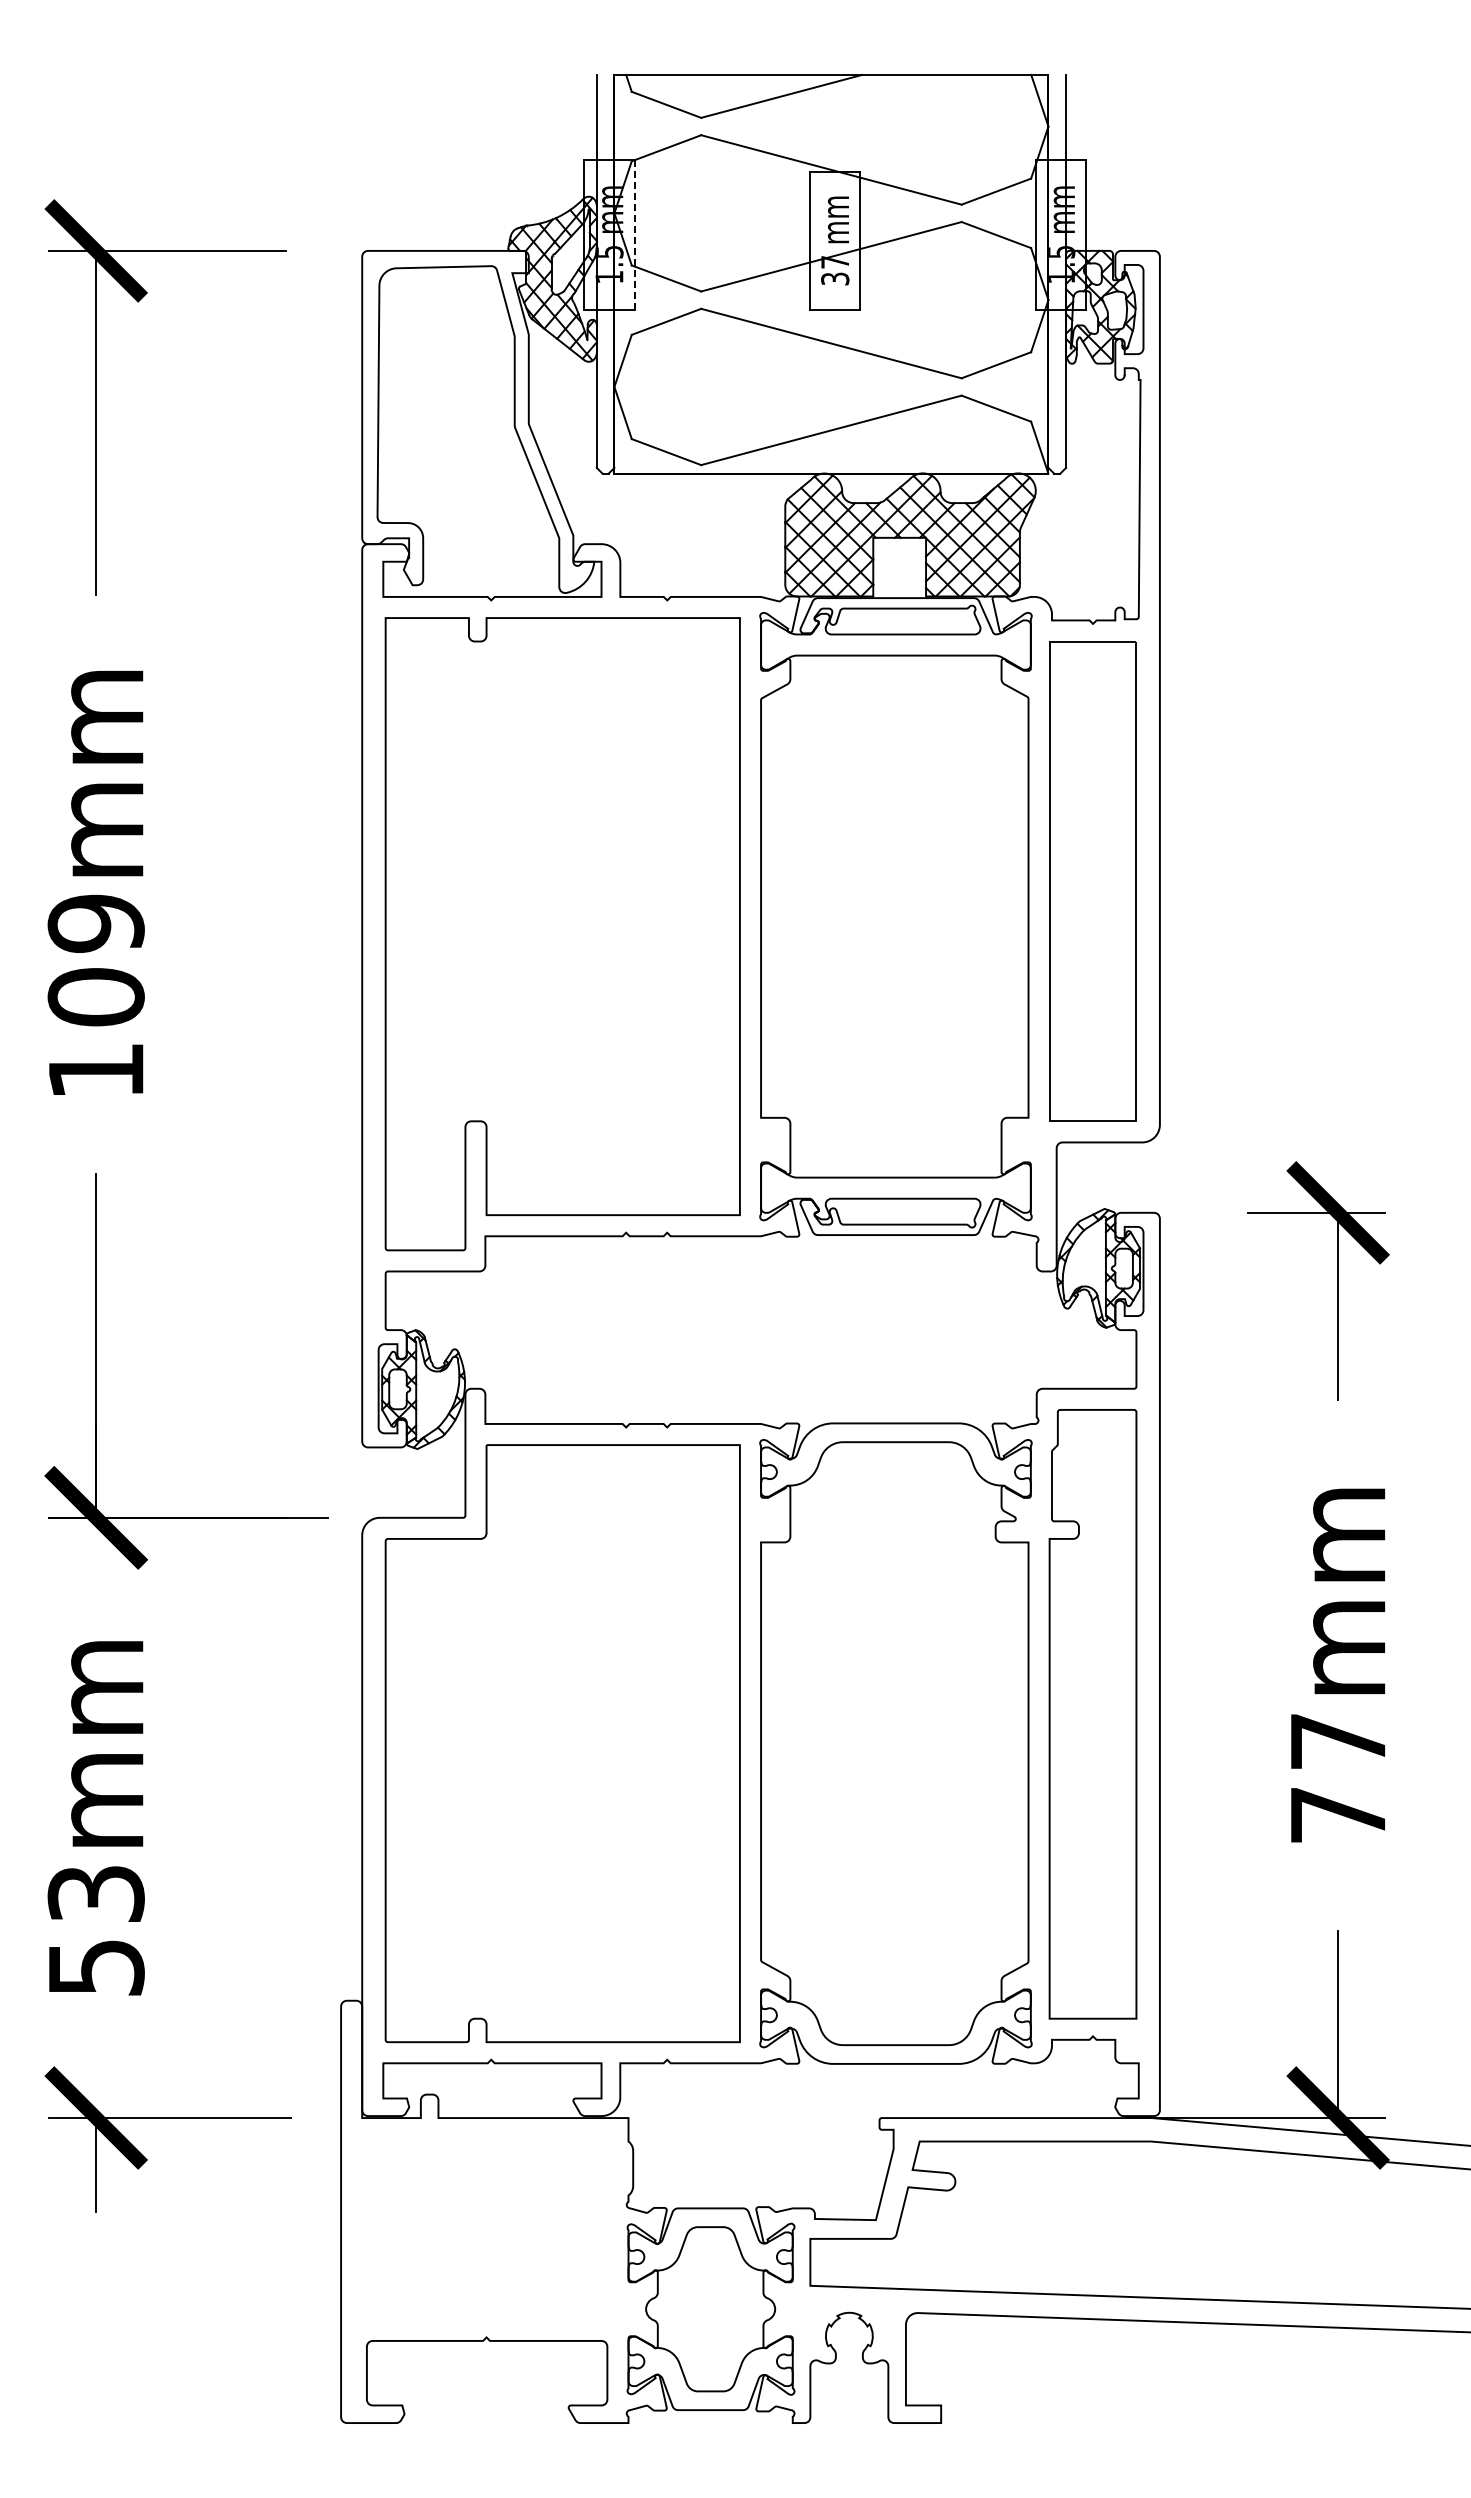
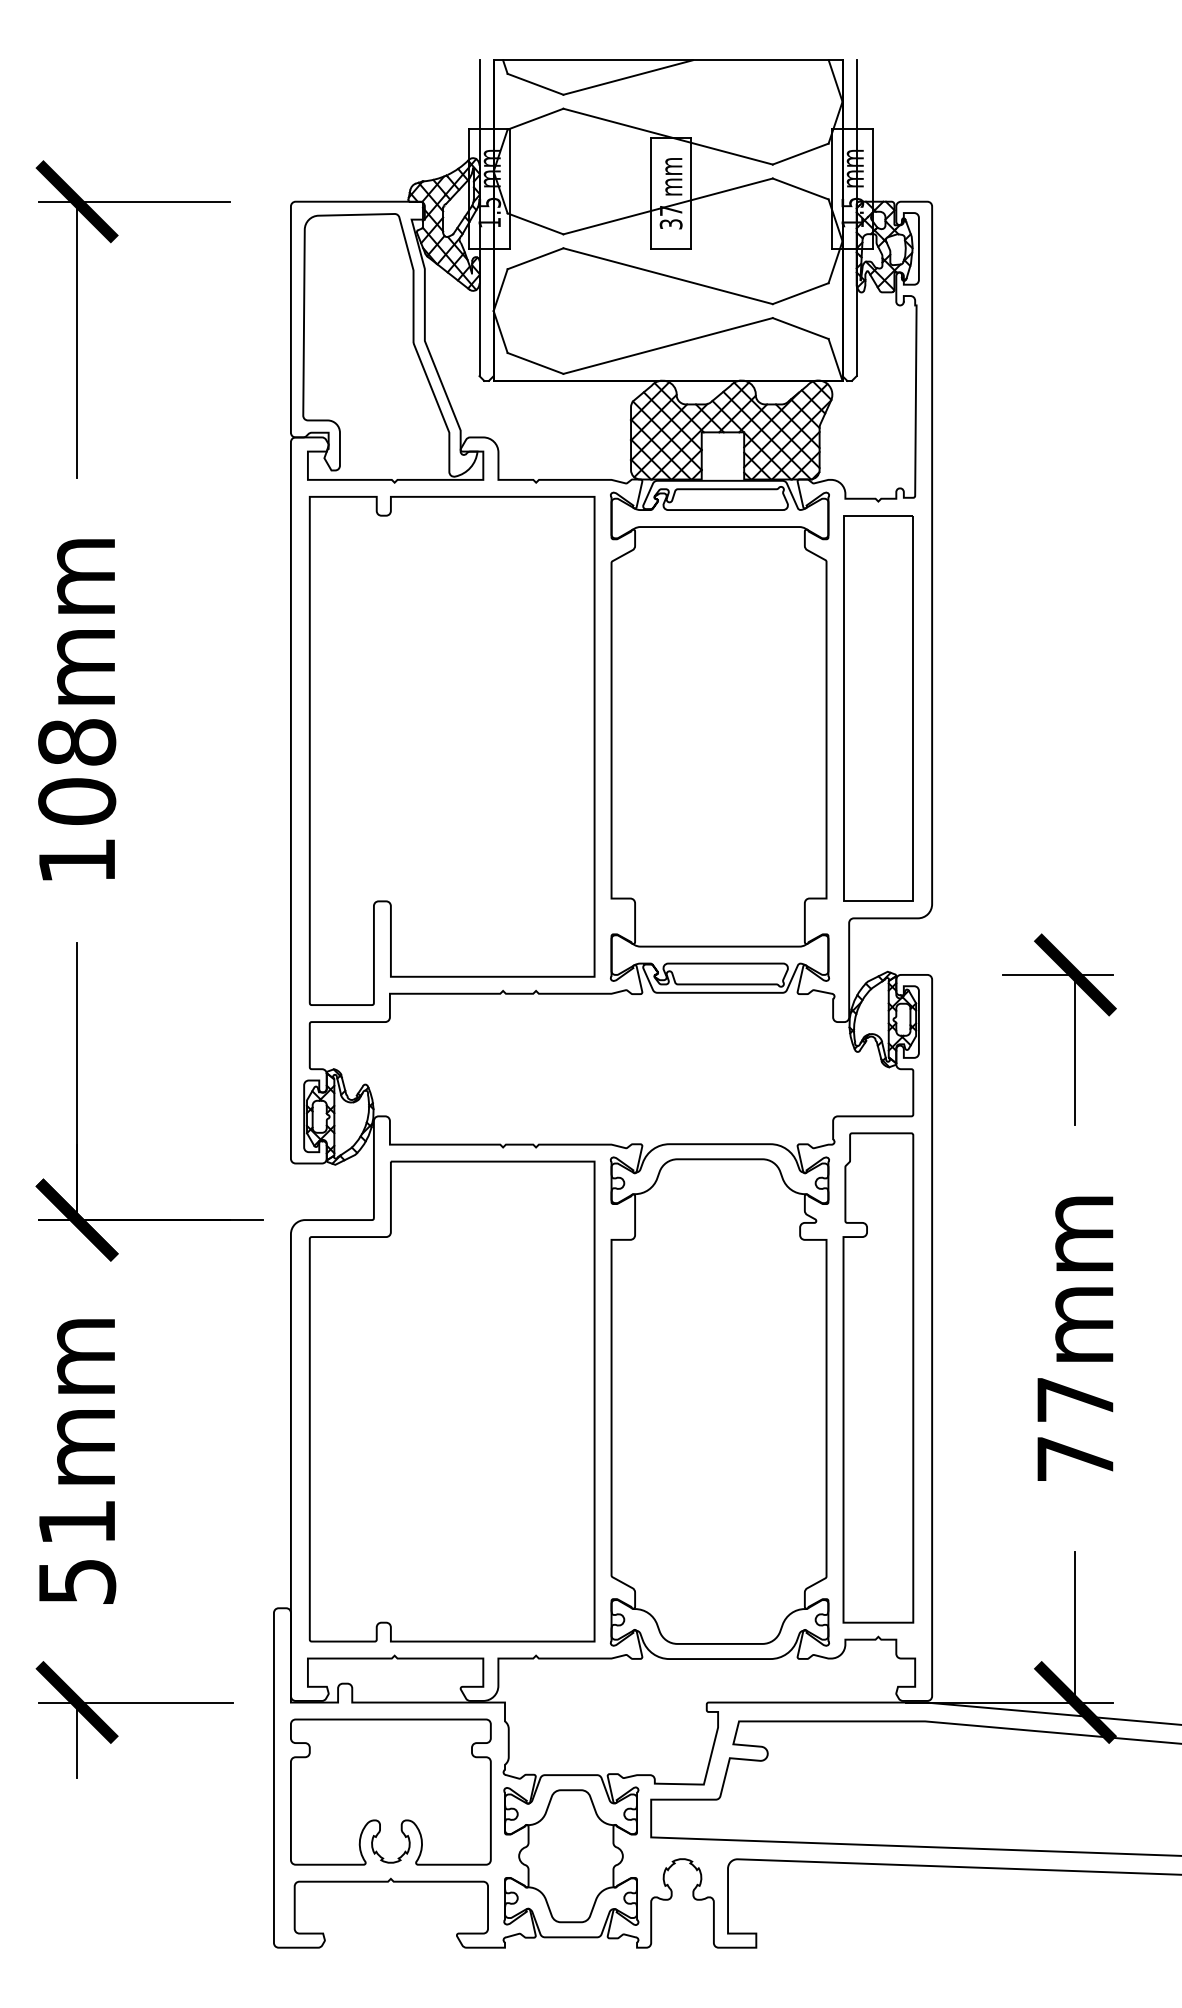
line: (634, 234) -> (509, 188), dashed -> solid
text: (95, 923) -> (76, 742), 109mm -> 108mm
text: (95, 1893) -> (76, 1522), 53mm -> 51mm
part: (486, 2229) -> (390, 1792), added

